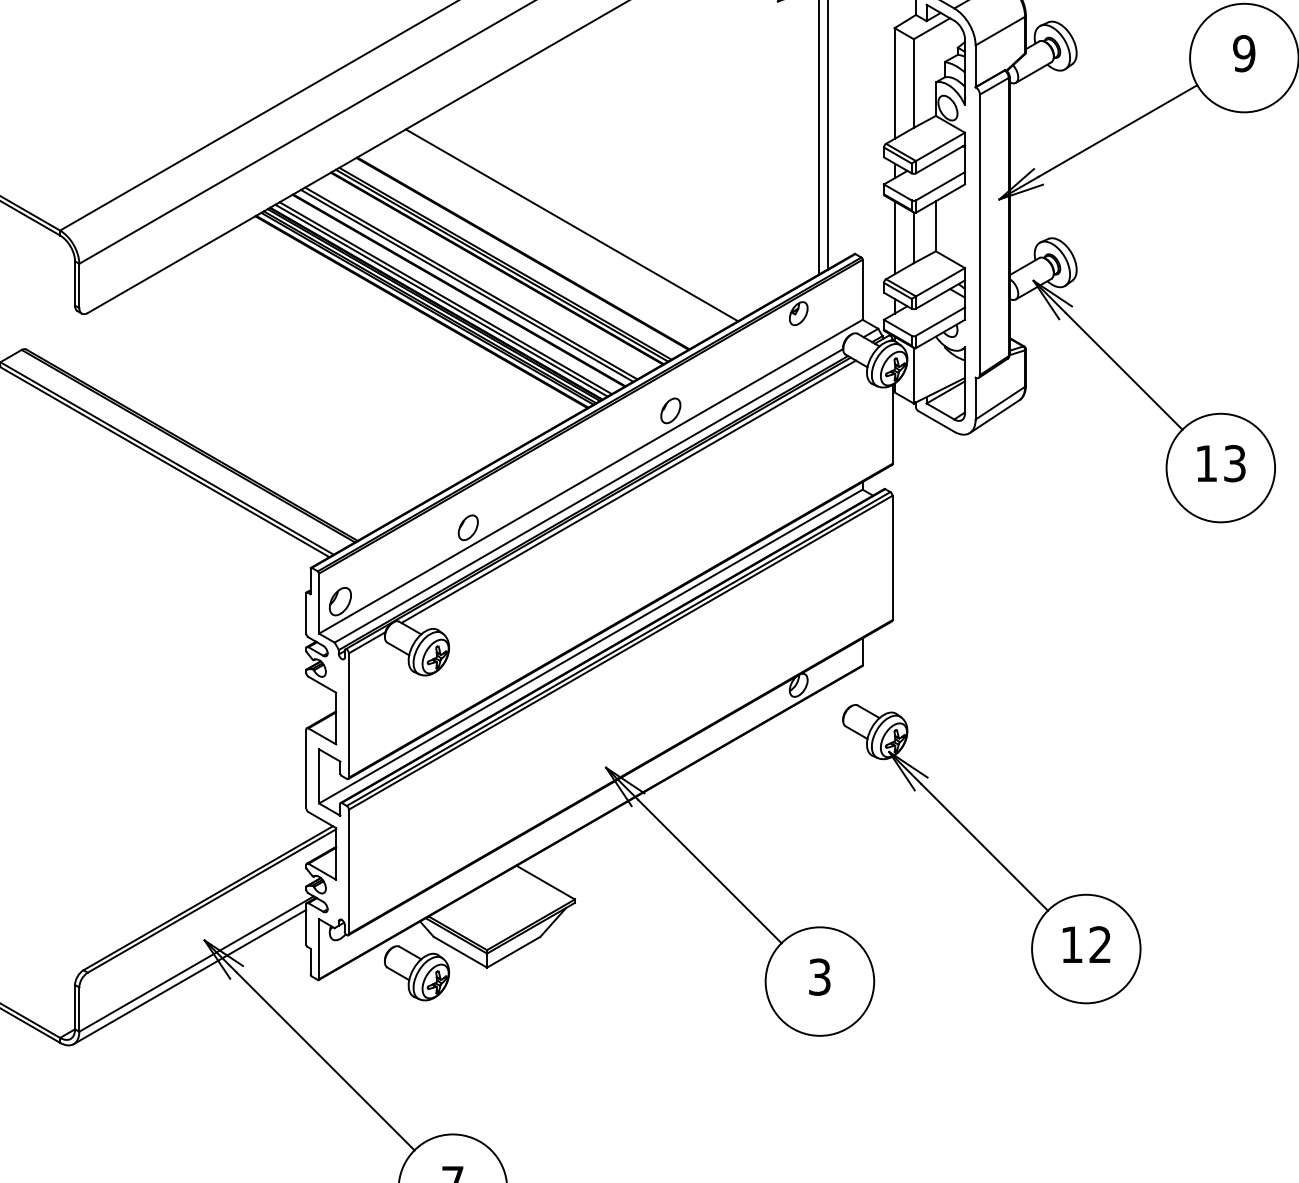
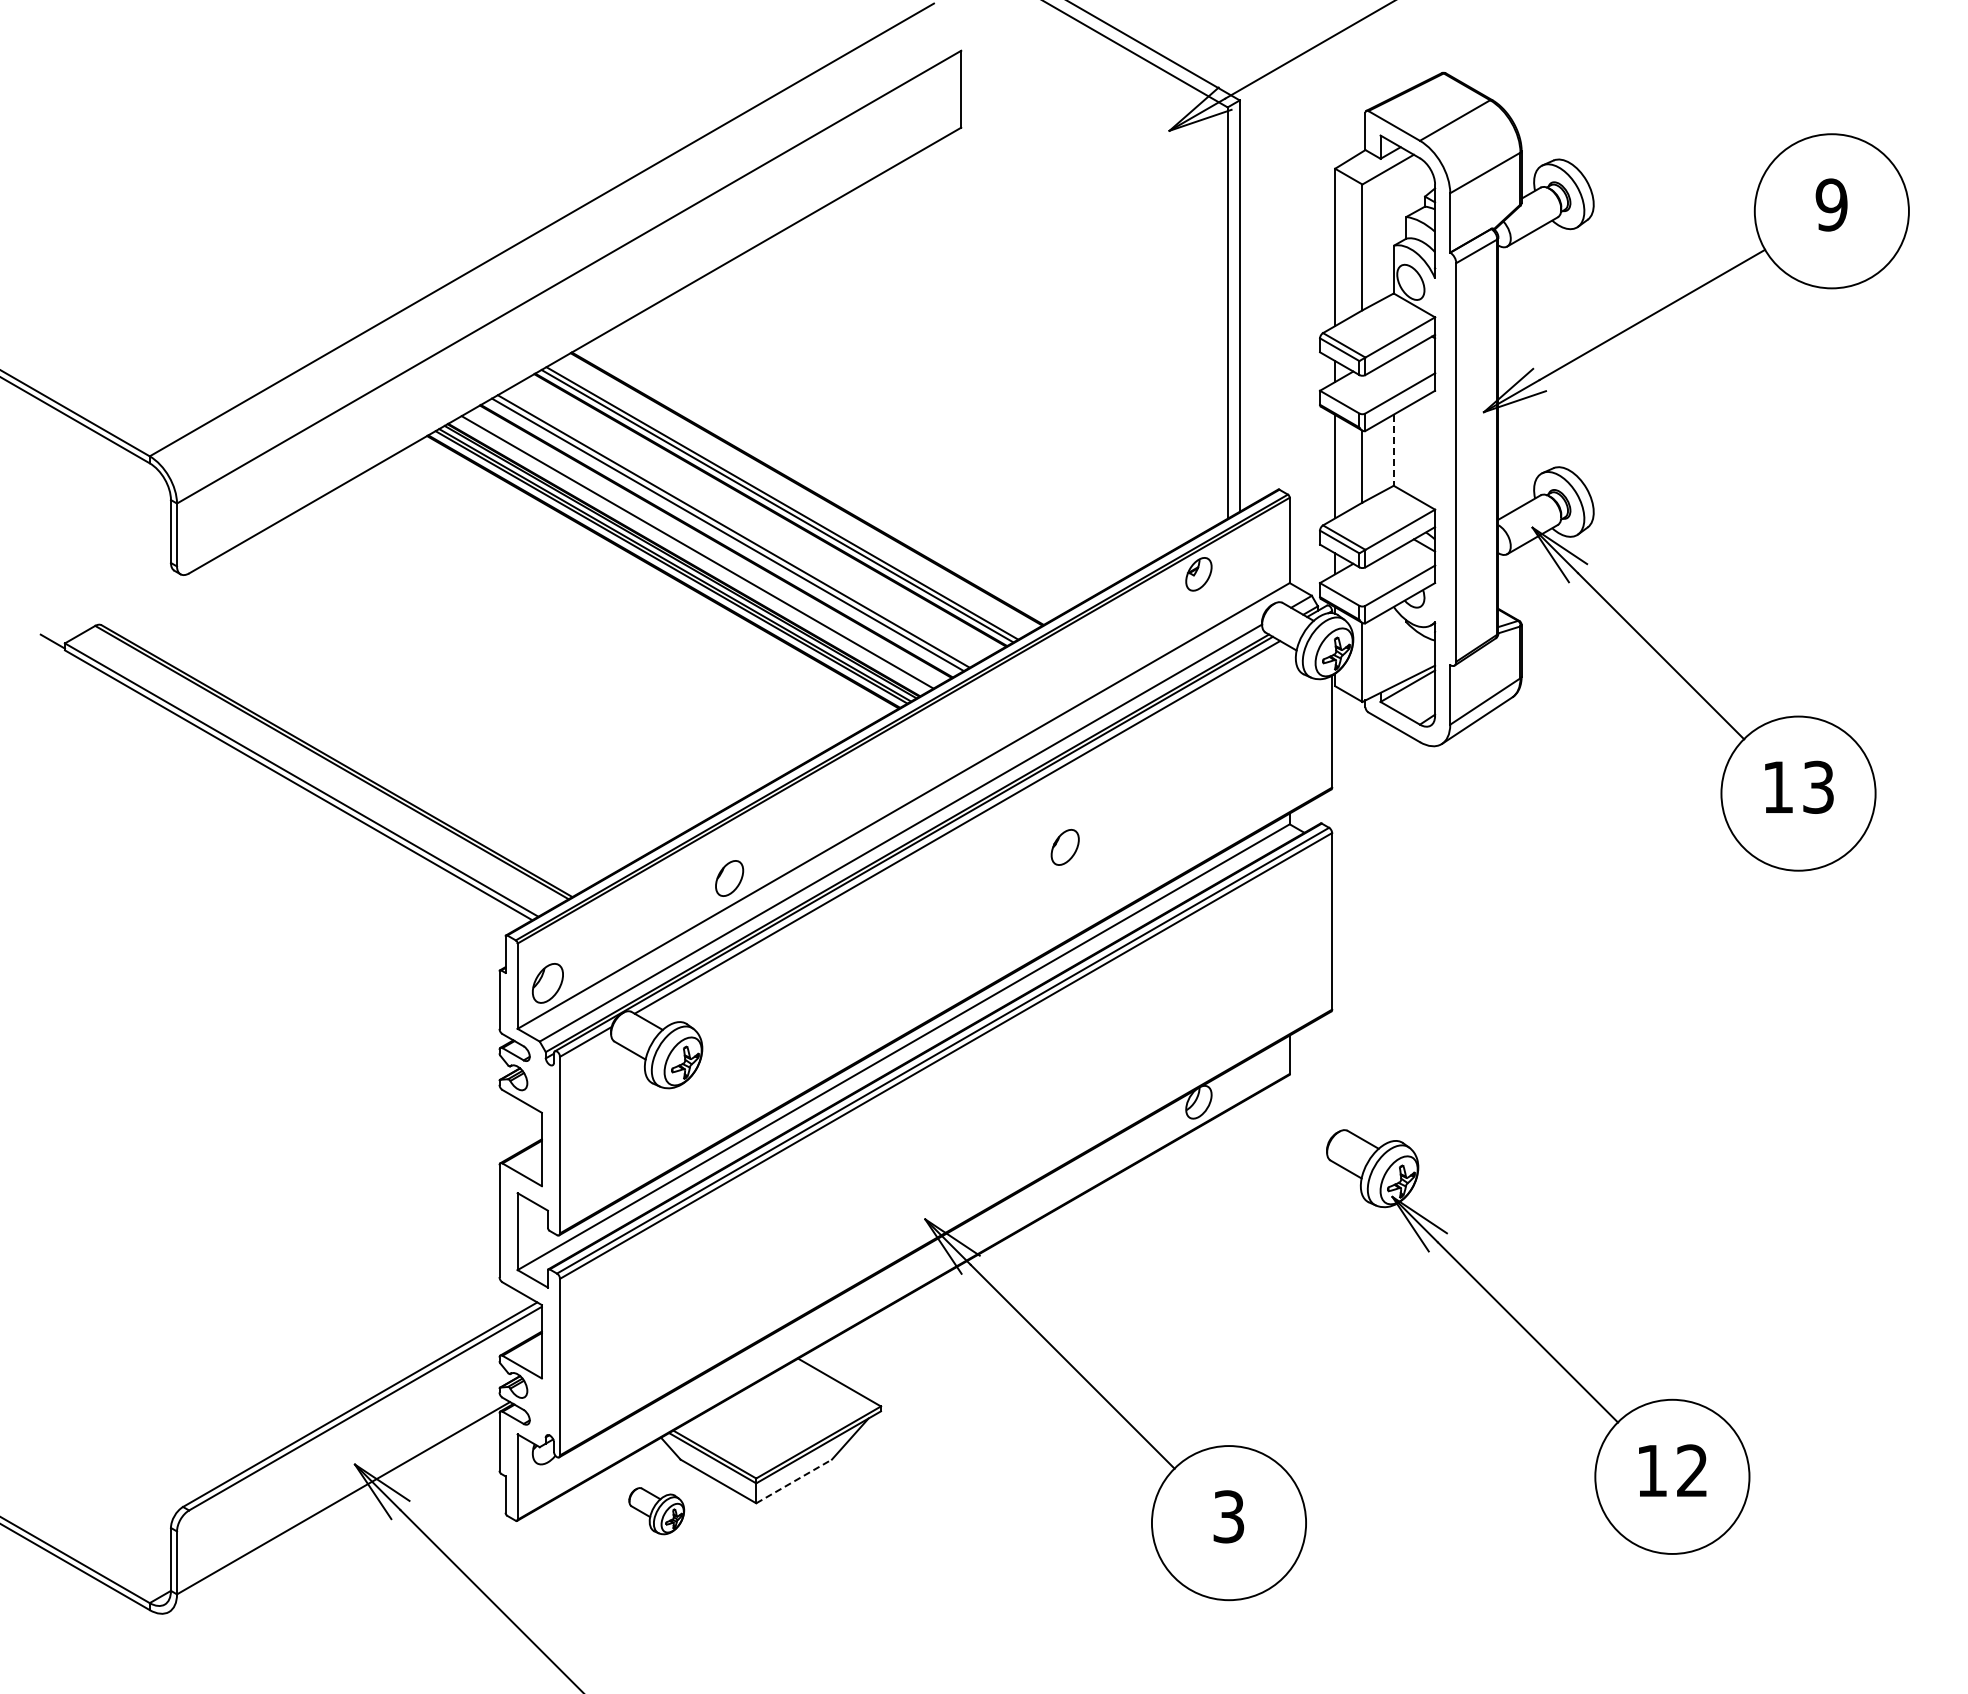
line: (571, 225) -> (876, 448), removed
line: (935, 226) -> (1393, 450), solid -> dashed
line: (441, 300) -> (691, 555), removed
part: (670, 410) -> (1064, 847), moved
part: (992, 853) -> (1538, 1341), moved
line: (514, 952) -> (794, 1481), solid -> dashed
part: (416, 972) -> (656, 1510), size x0.6
line: (190, 976) -> (334, 1516), removed

